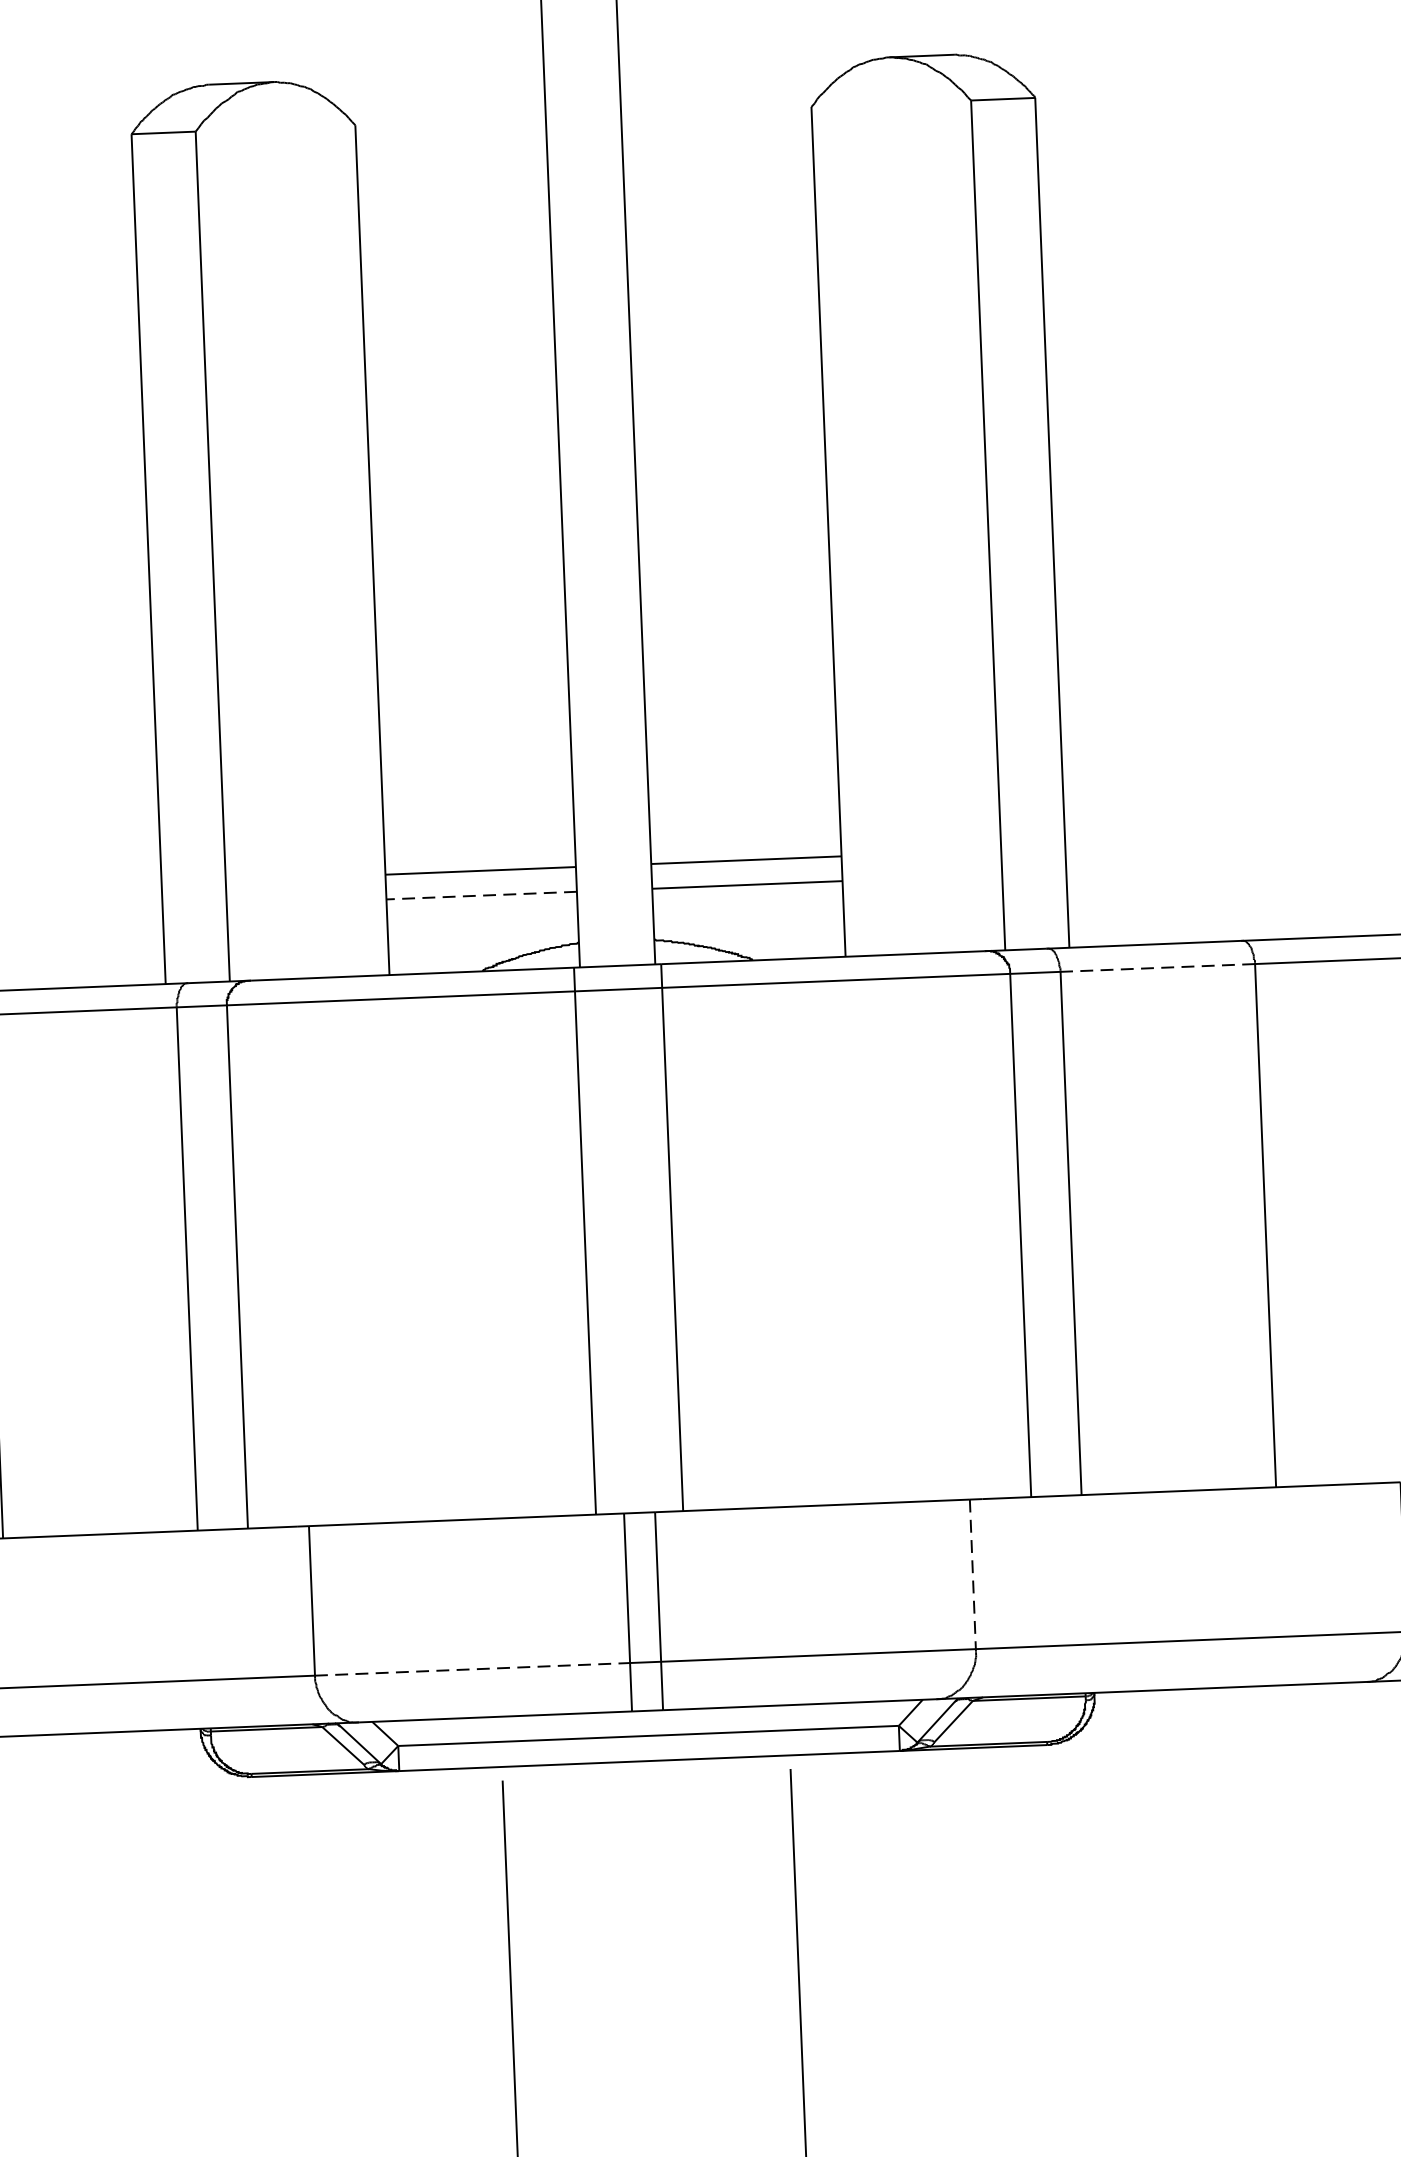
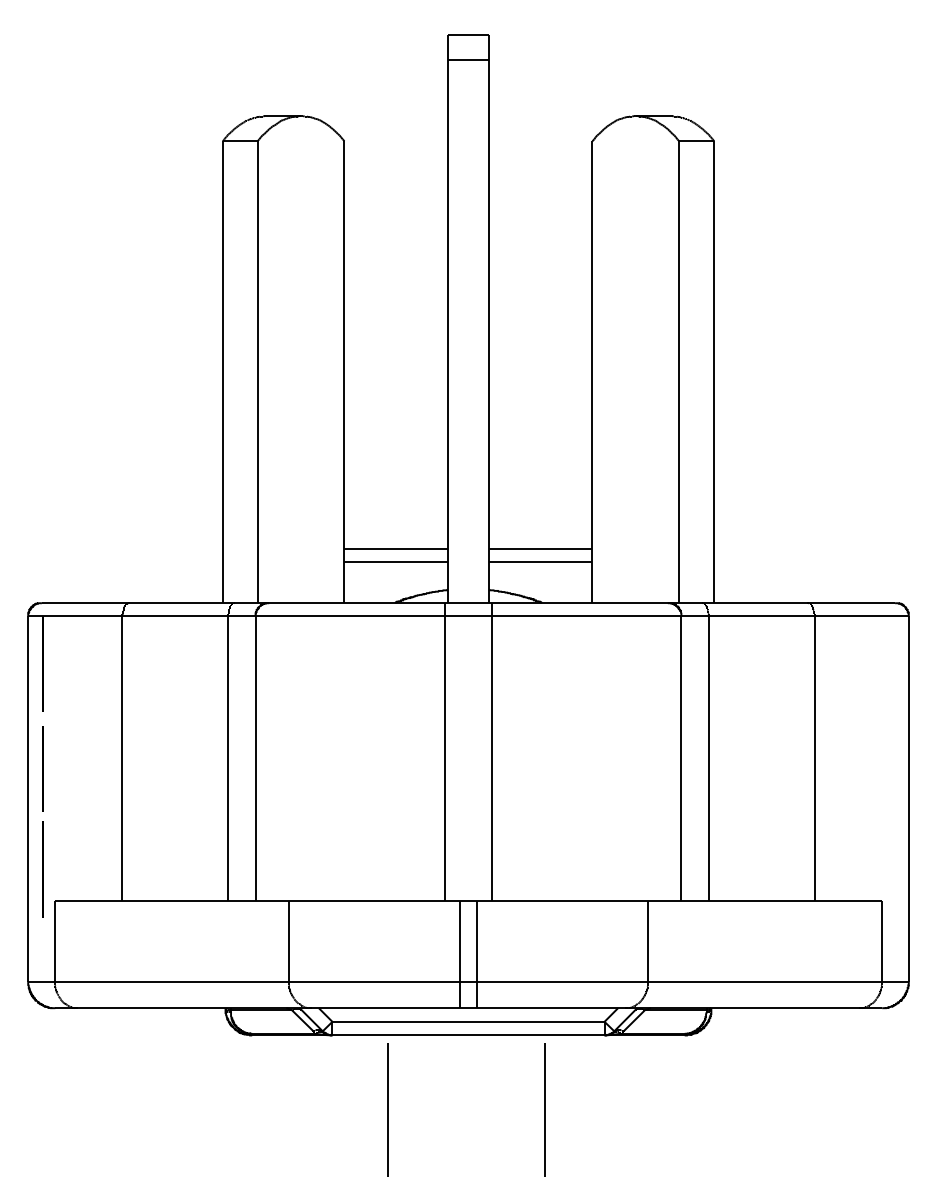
line: (482, 896) -> (396, 562), dashed -> solid
line: (1157, 968) -> (761, 616), dashed -> solid
line: (973, 1574) -> (648, 941), dashed -> solid
line: (472, 1668) -> (374, 981), dashed -> solid

